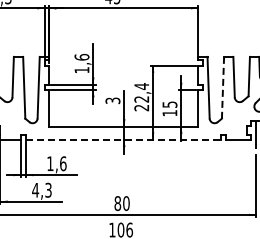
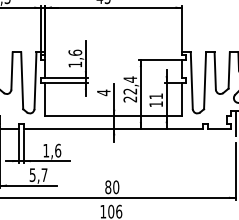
line: (223, 87) -> (205, 80), dashed -> solid
text: (112, 100) -> (103, 92), 3 -> 4
text: (169, 104) -> (155, 96), 15 -> 11
line: (124, 139) -> (114, 128), dashed -> solid
text: (41, 189) -> (38, 174), 4,3 -> 5,7

